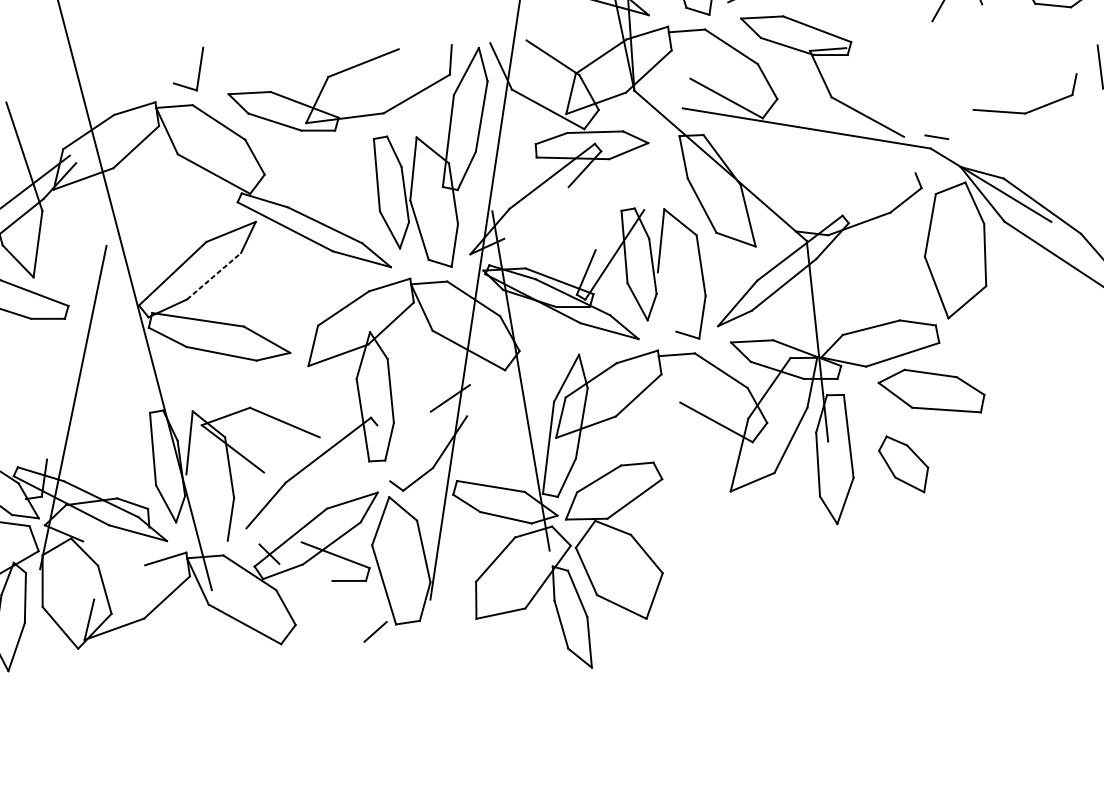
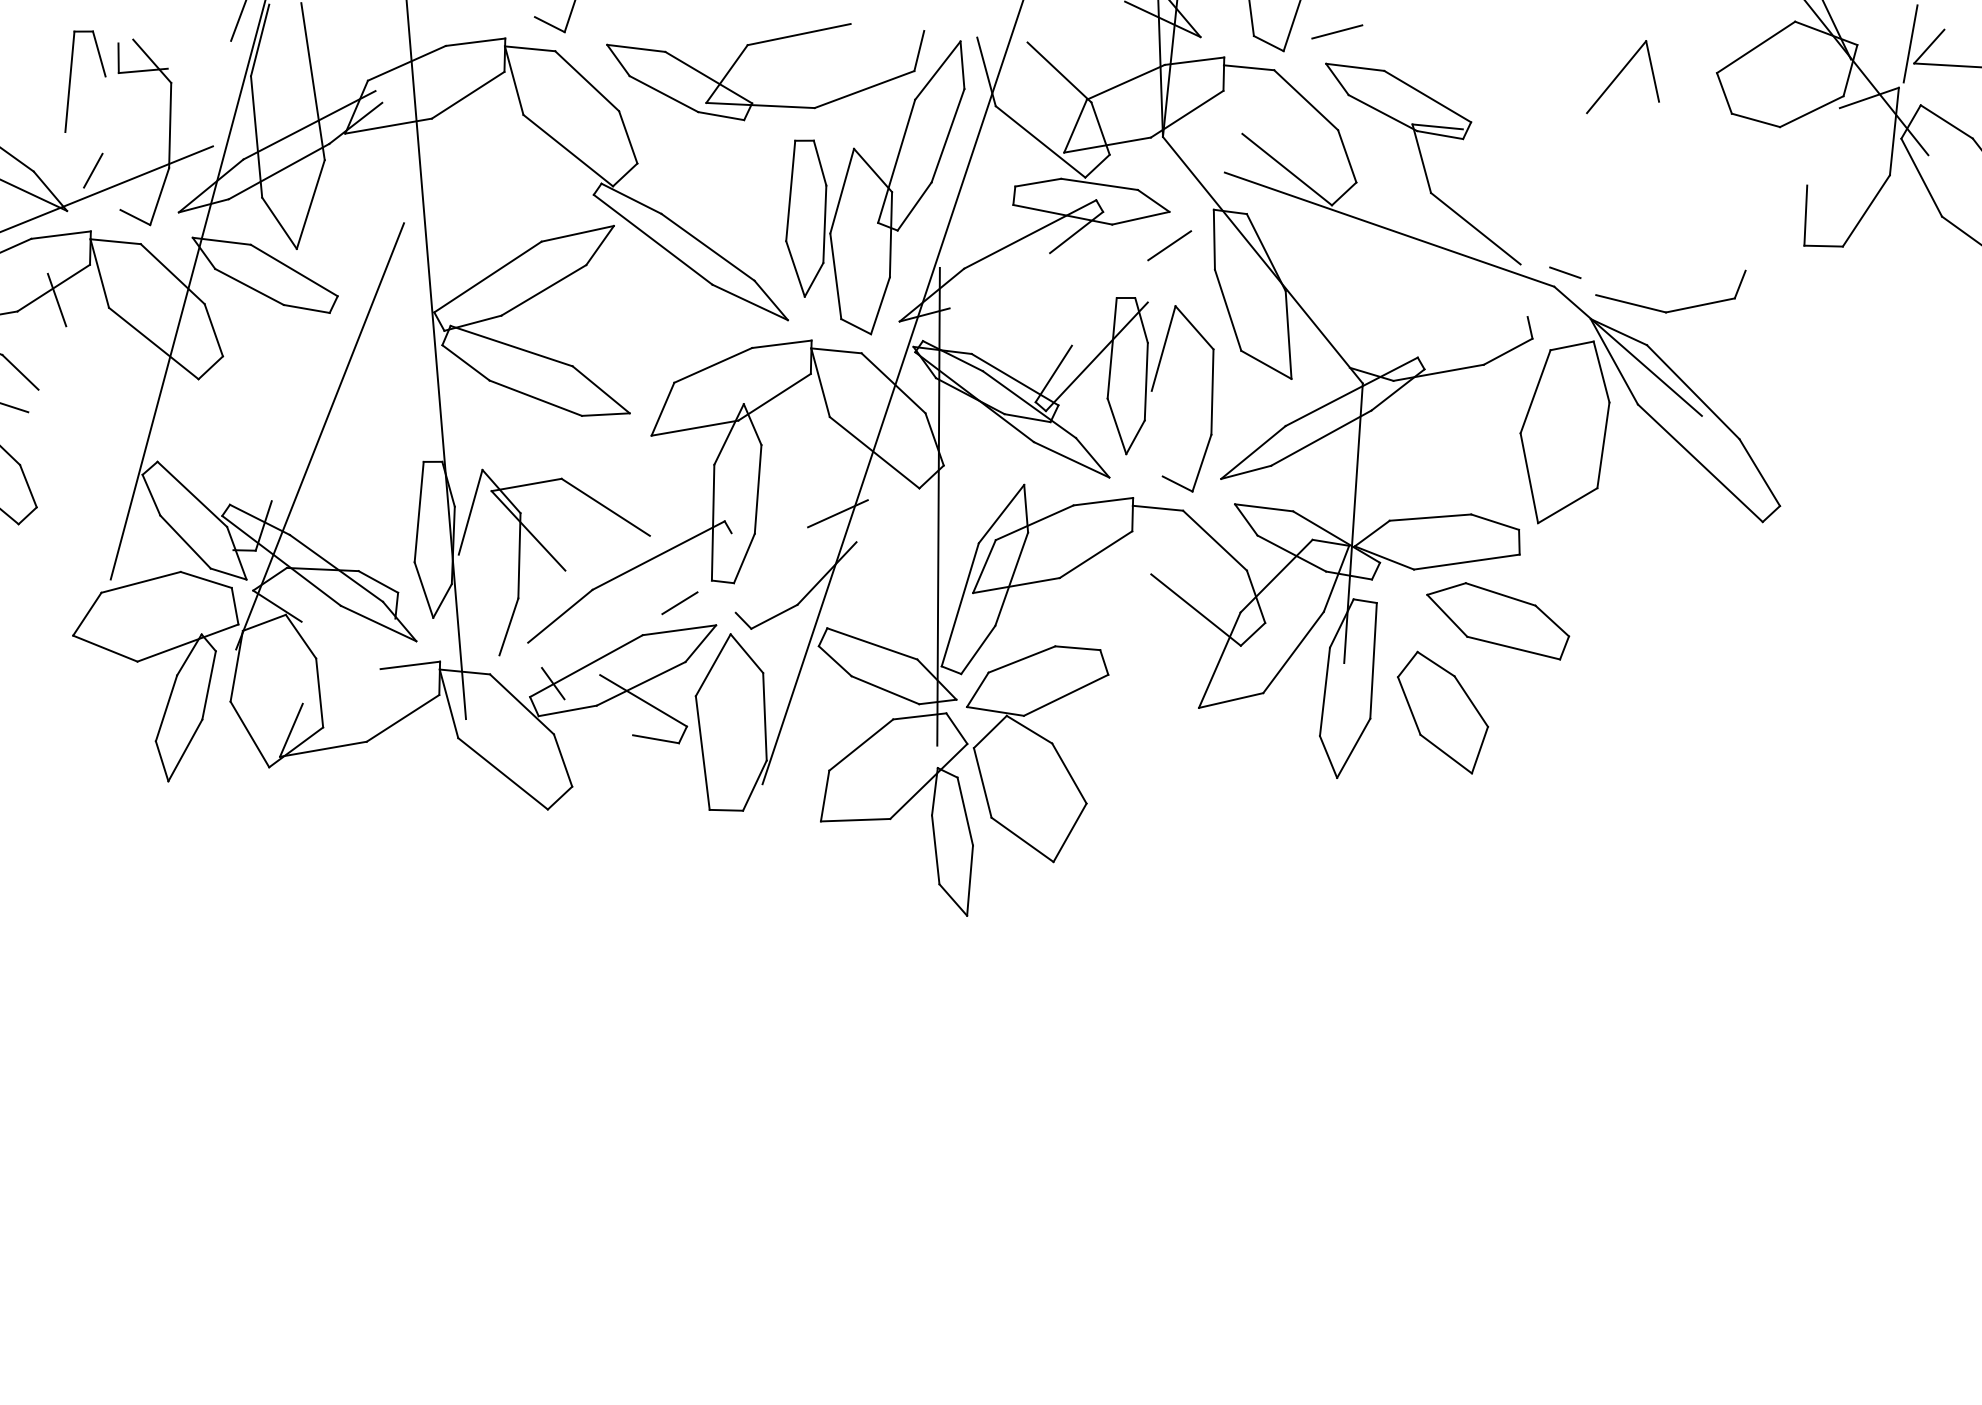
part: (1030, 110) -> (1674, 309), moved
line: (652, 166) -> (1169, 245), added
line: (214, 276) -> (544, 290), dashed -> solid
part: (904, 464) -> (1443, 712), size x1.43
line: (375, 632) -> (679, 603), moved

